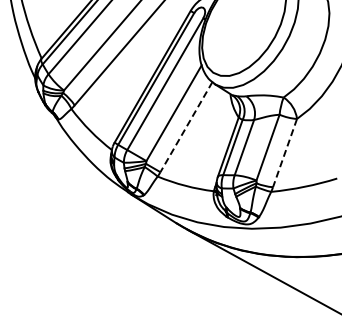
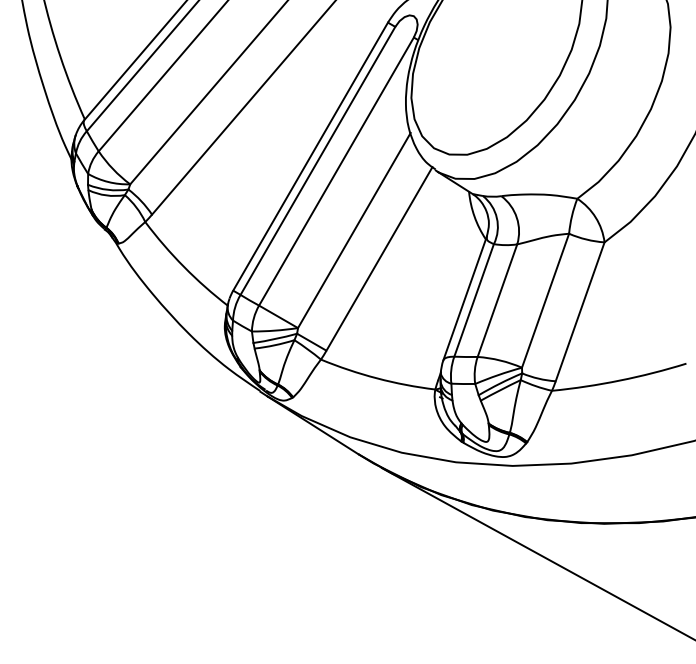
line: (186, 127) -> (379, 259), dashed -> solid
line: (284, 153) -> (579, 312), dashed -> solid

